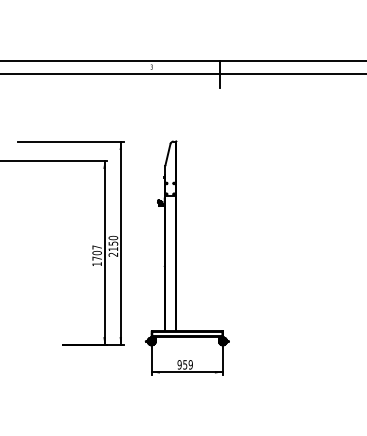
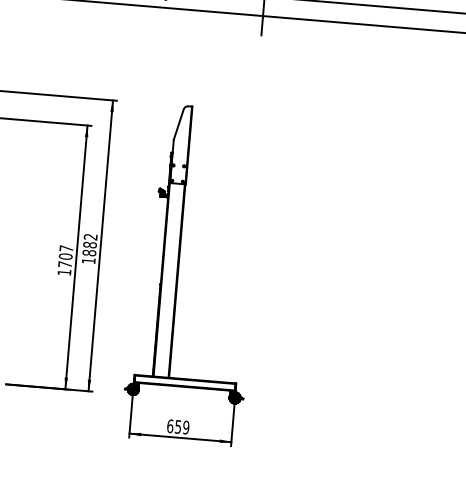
text: (113, 245) -> (90, 247), 2150 -> 1882
text: (179, 364) -> (170, 425), 959 -> 659

